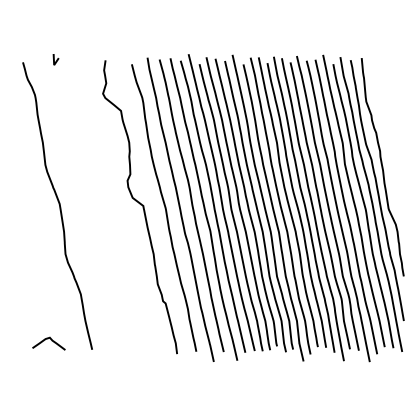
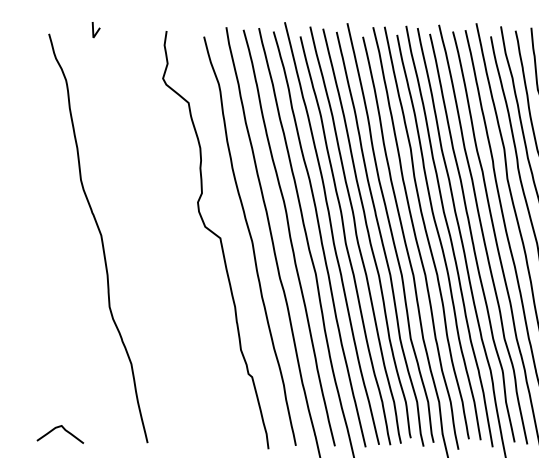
curve: (51, 341) -> (64, 431), moved

